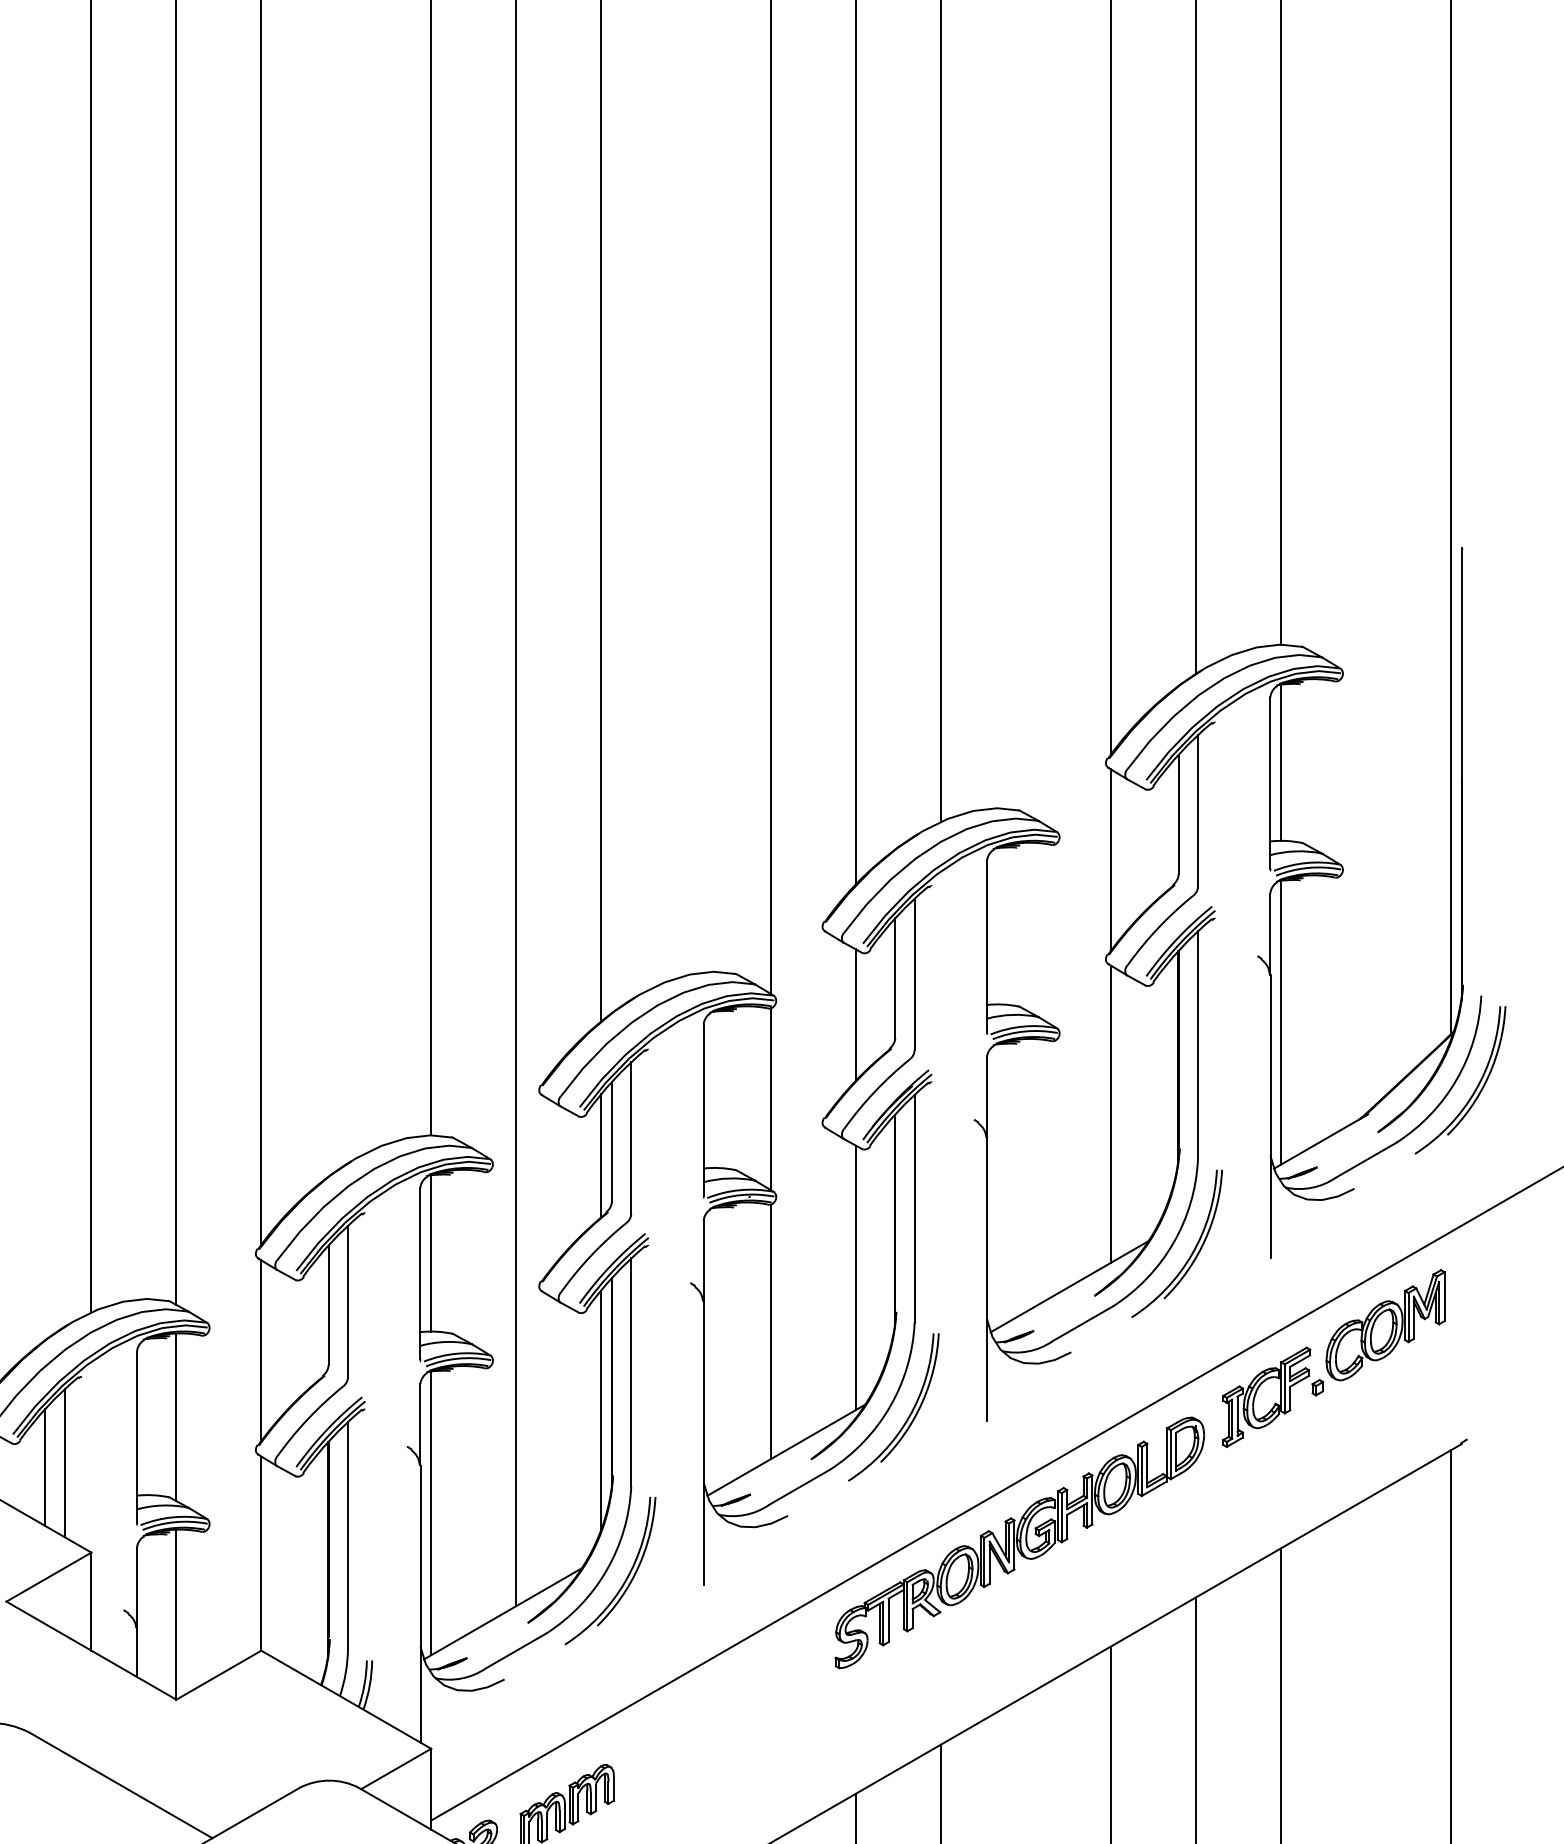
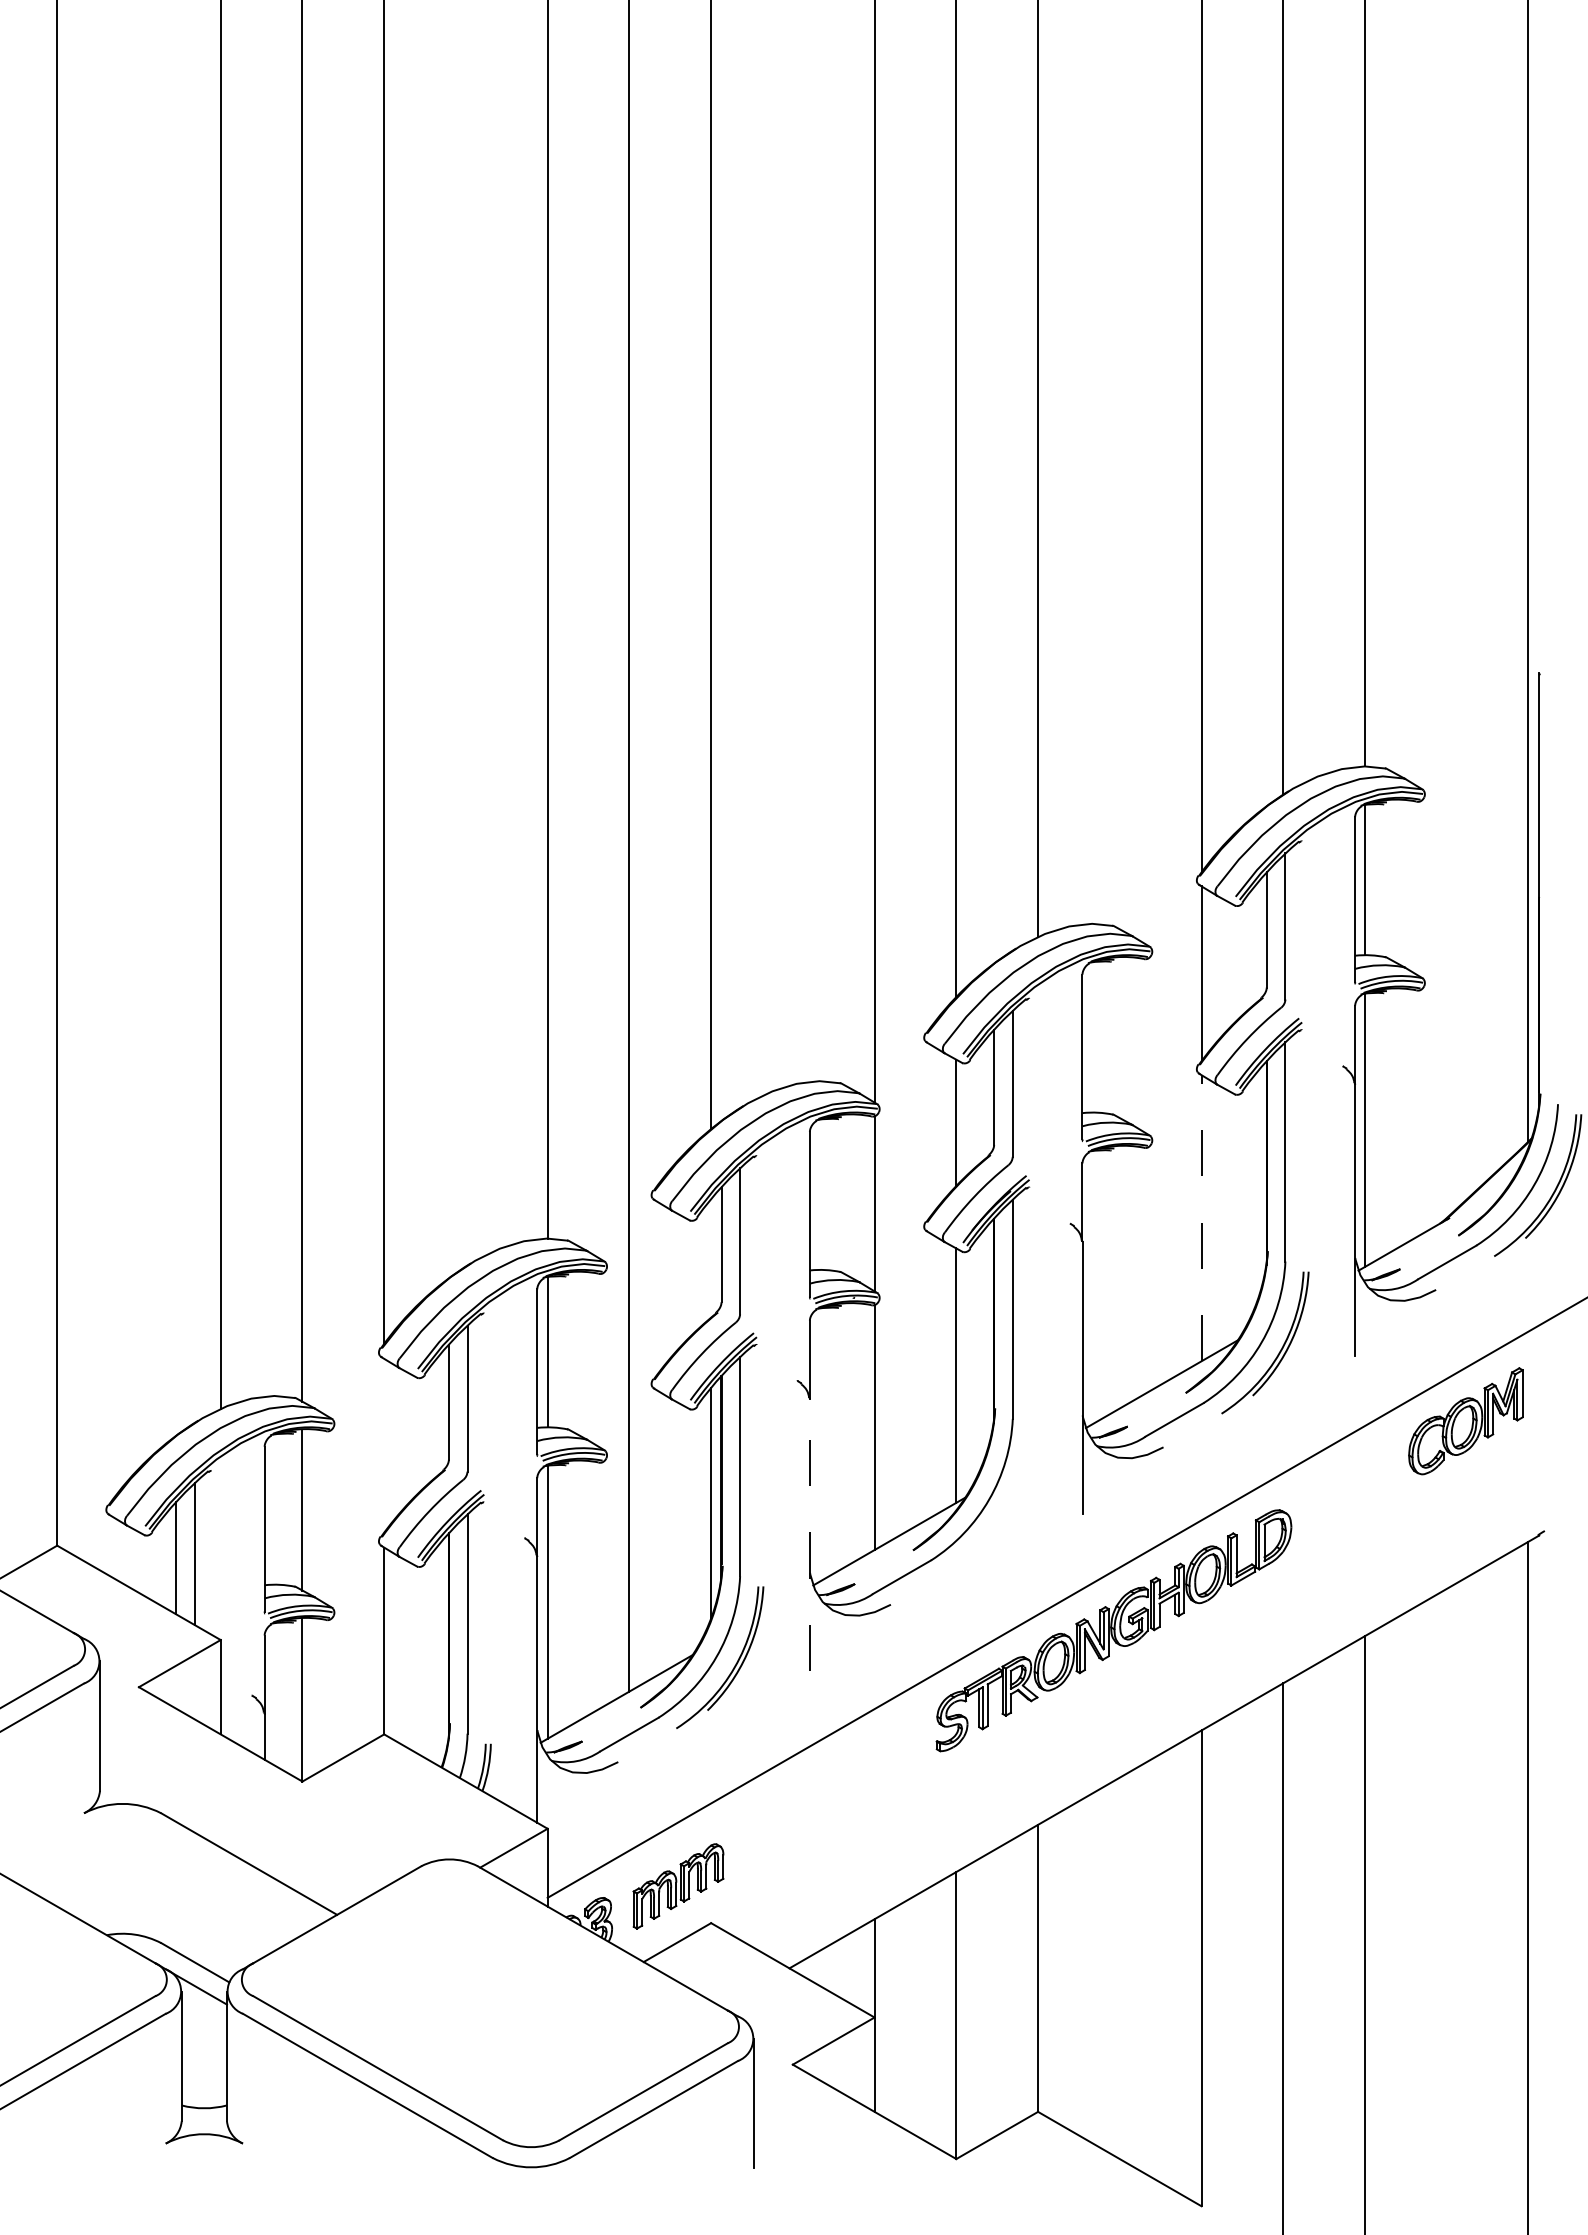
line: (1110, 1113) -> (1201, 1217), solid -> dashed
line: (601, 1156) -> (711, 1258), removed
line: (261, 1350) -> (384, 1445), removed
part: (1272, 1397) -> (1357, 1490), removed
part: (909, 1414) -> (1007, 1507), removed
line: (704, 1443) -> (810, 1535), solid -> dashed

